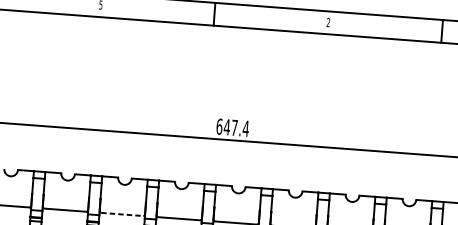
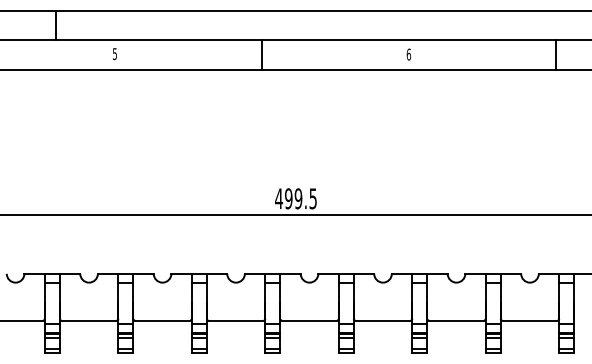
text: (328, 22) -> (408, 54), 2 -> 6
text: (233, 127) -> (296, 198), 647.4 -> 499.5
line: (122, 214) -> (163, 320), dashed -> solid

